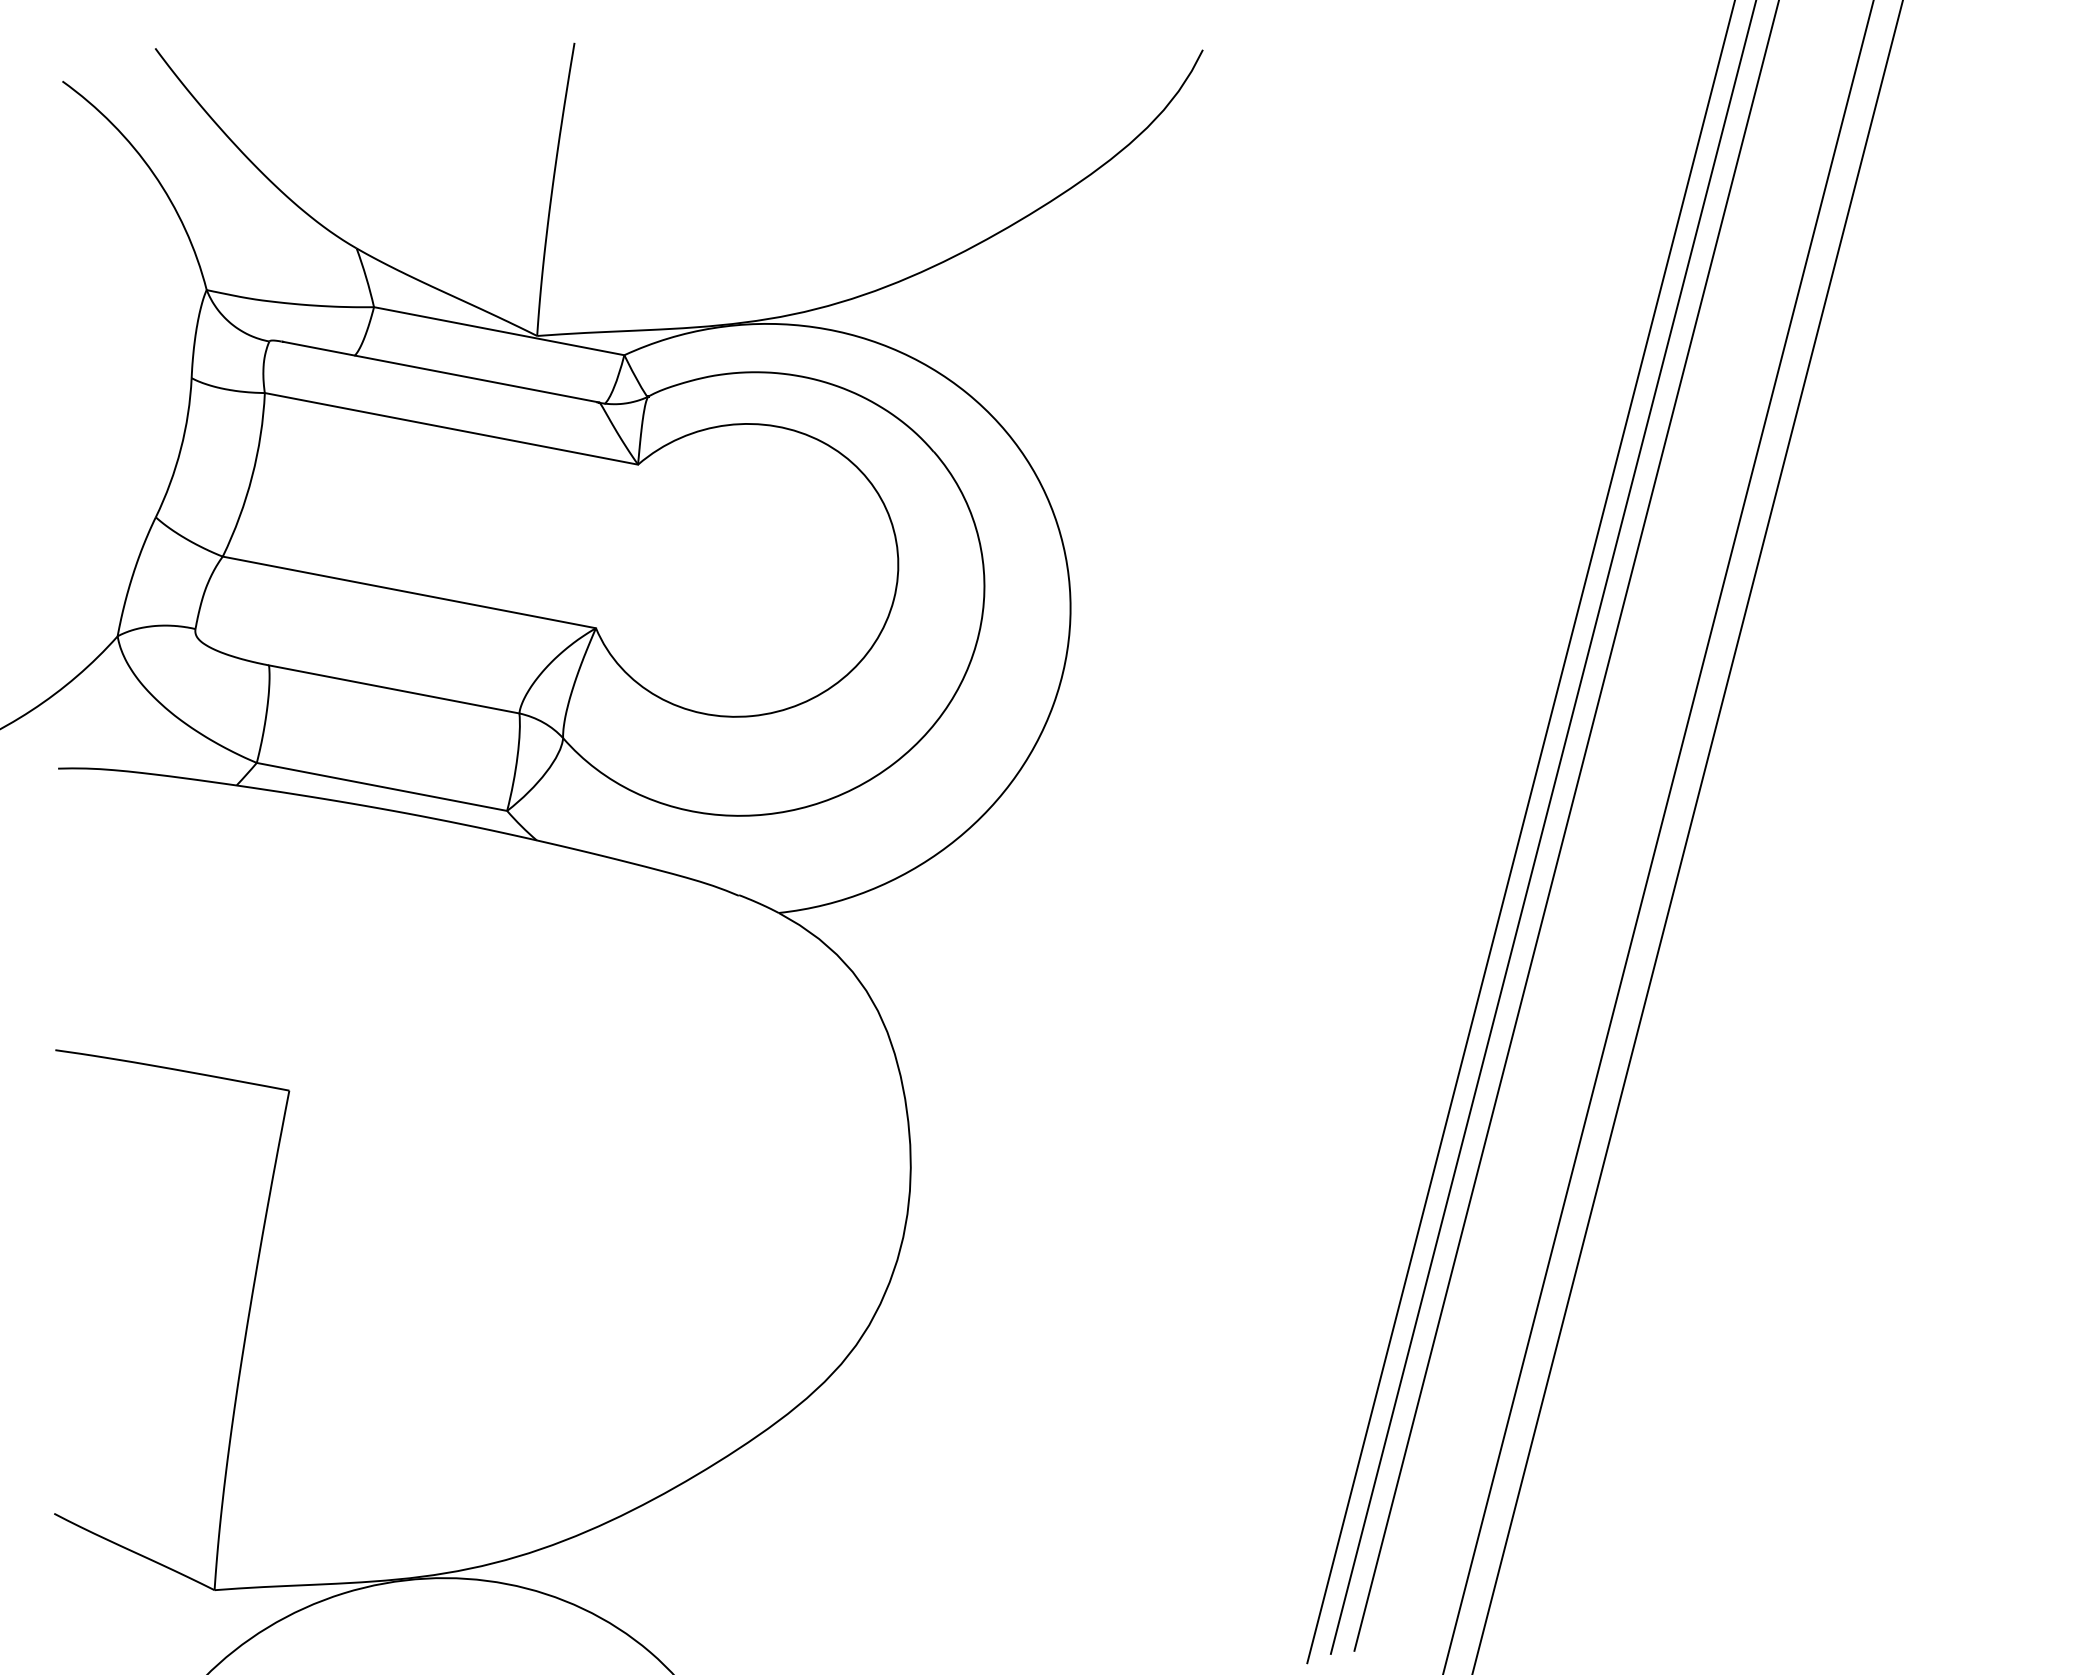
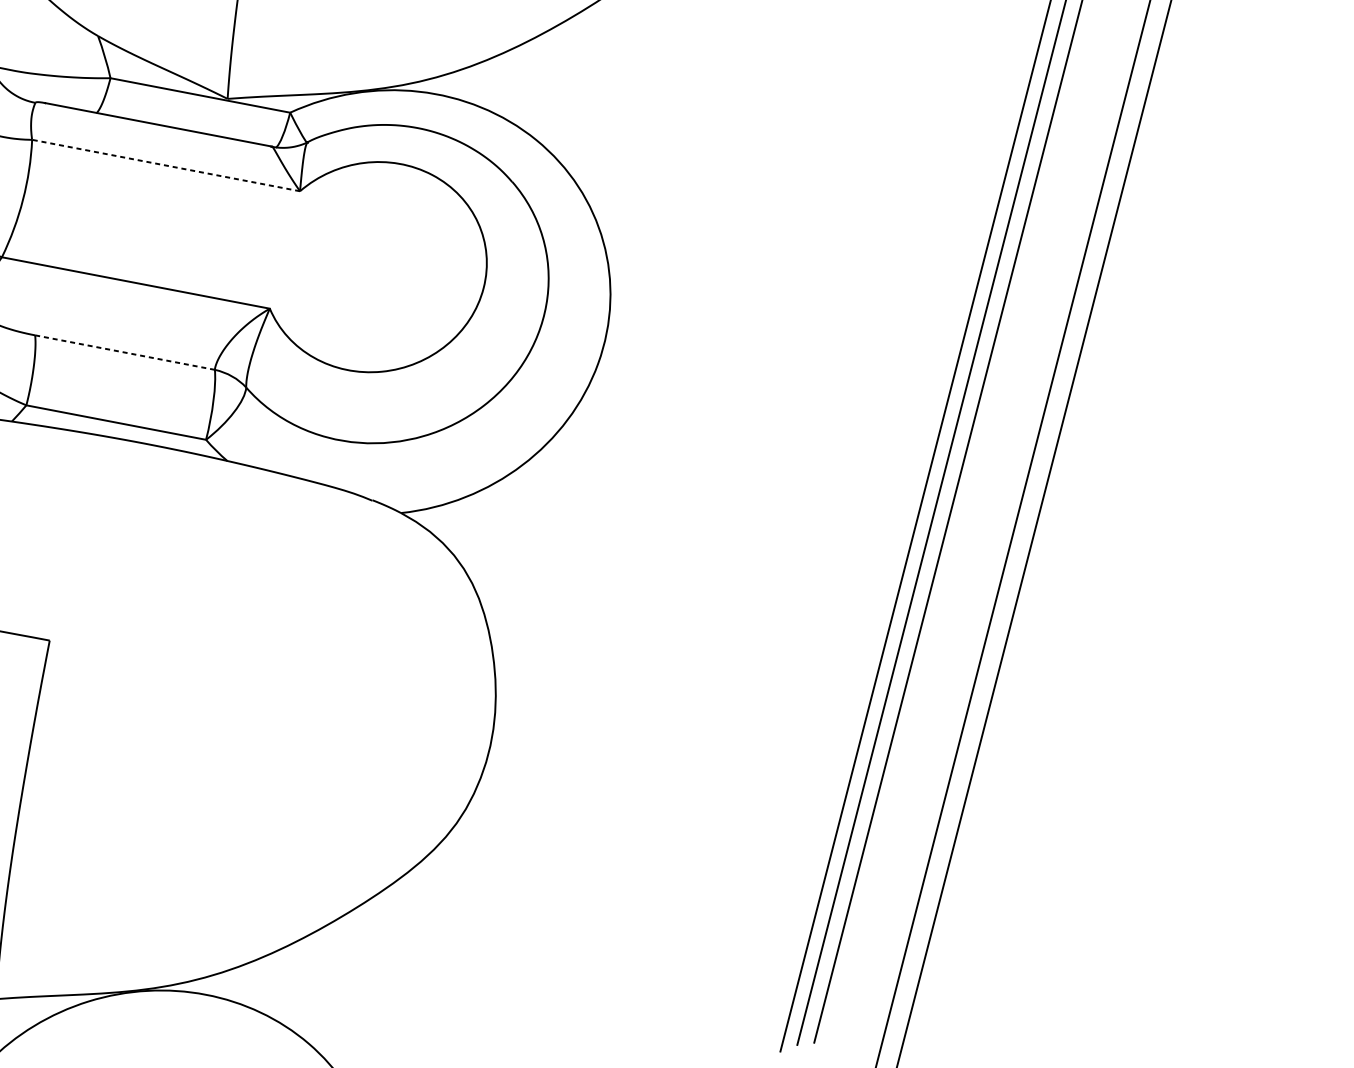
line: (450, 428) -> (165, 165), solid -> dashed
line: (394, 689) -> (125, 352), solid -> dashed

